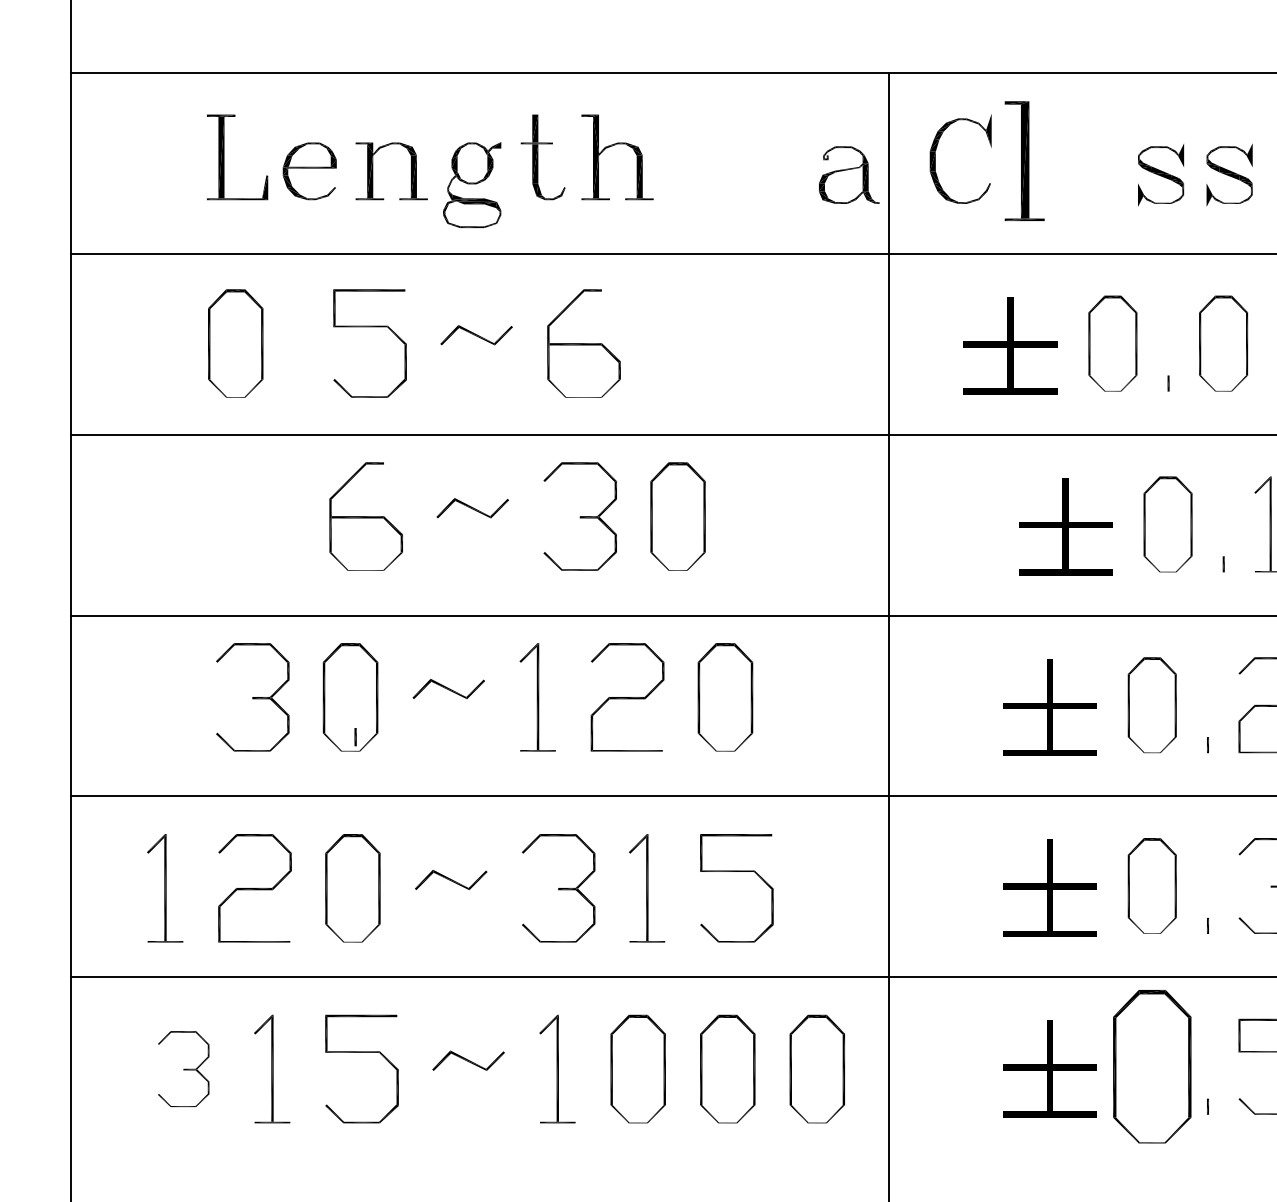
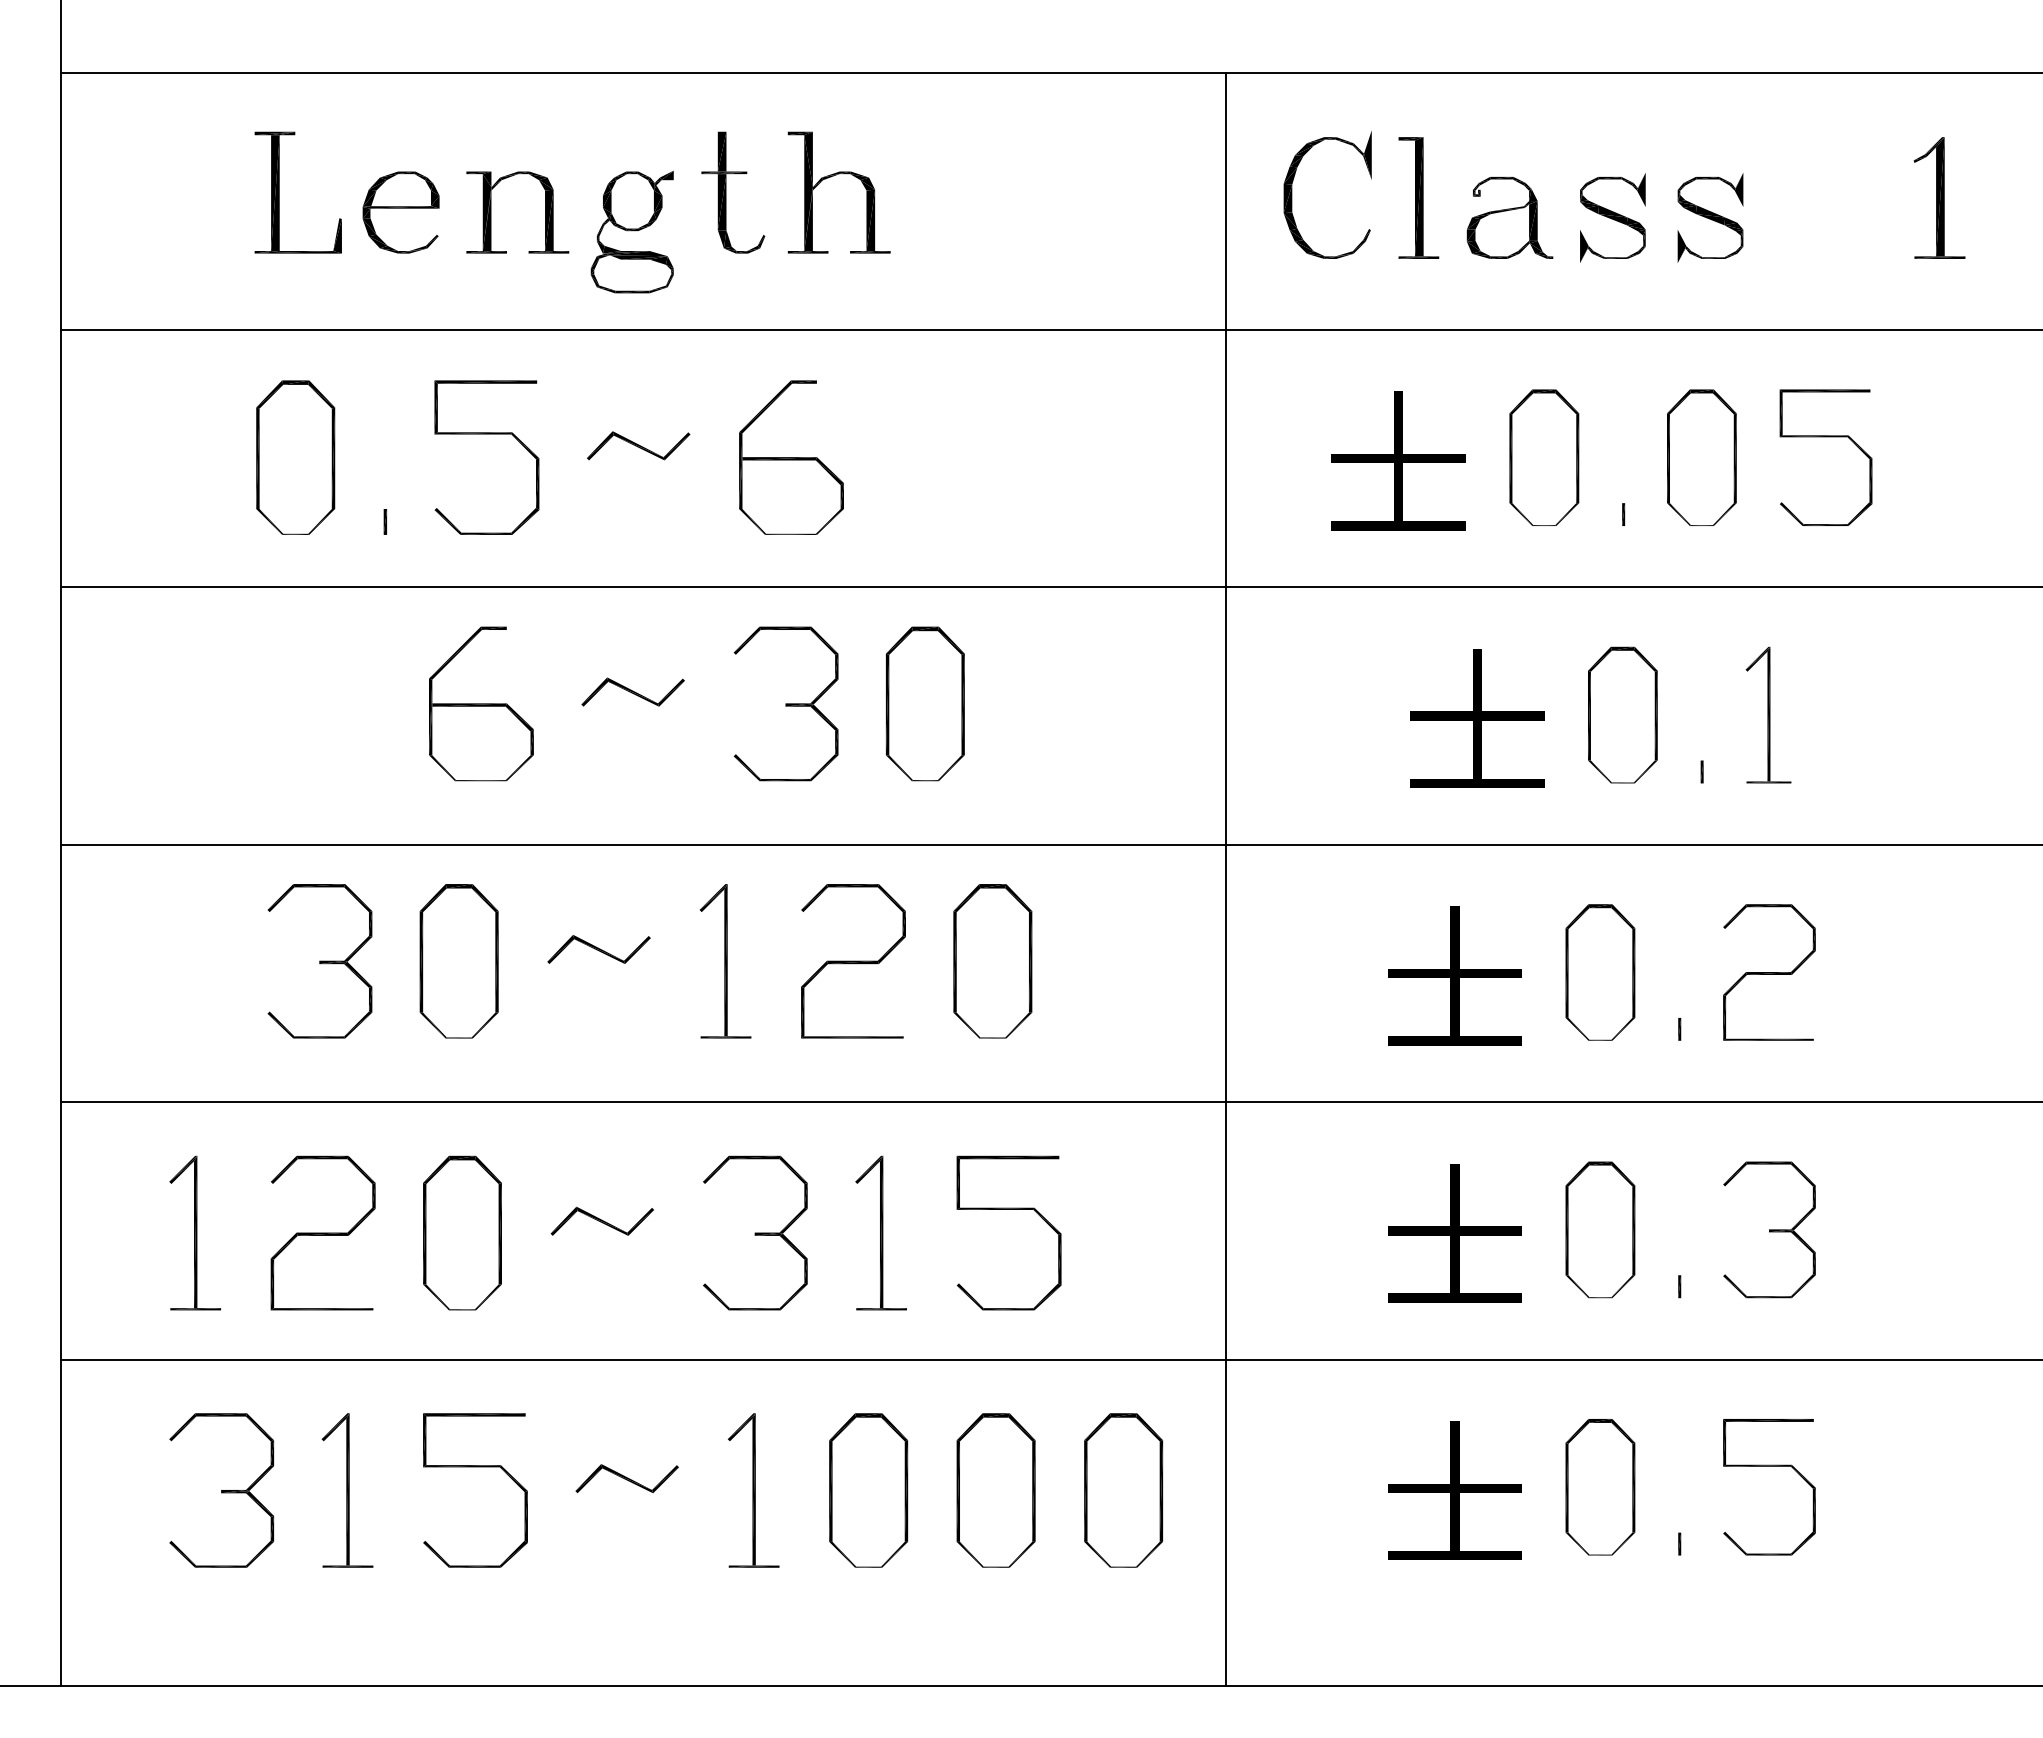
part: (1024, 160) -> (1418, 197), size x0.71
part: (848, 174) -> (1509, 217), moved
line: (355, 736) -> (384, 521), moved
part: (1152, 1066) -> (1600, 1487), size x0.62
part: (183, 1069) -> (221, 1490), size x1.43

